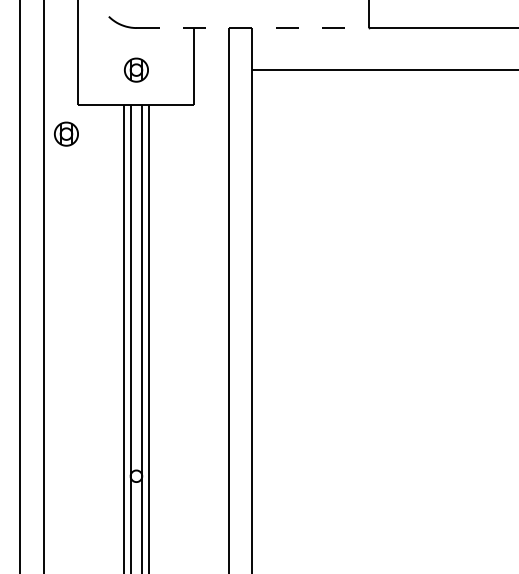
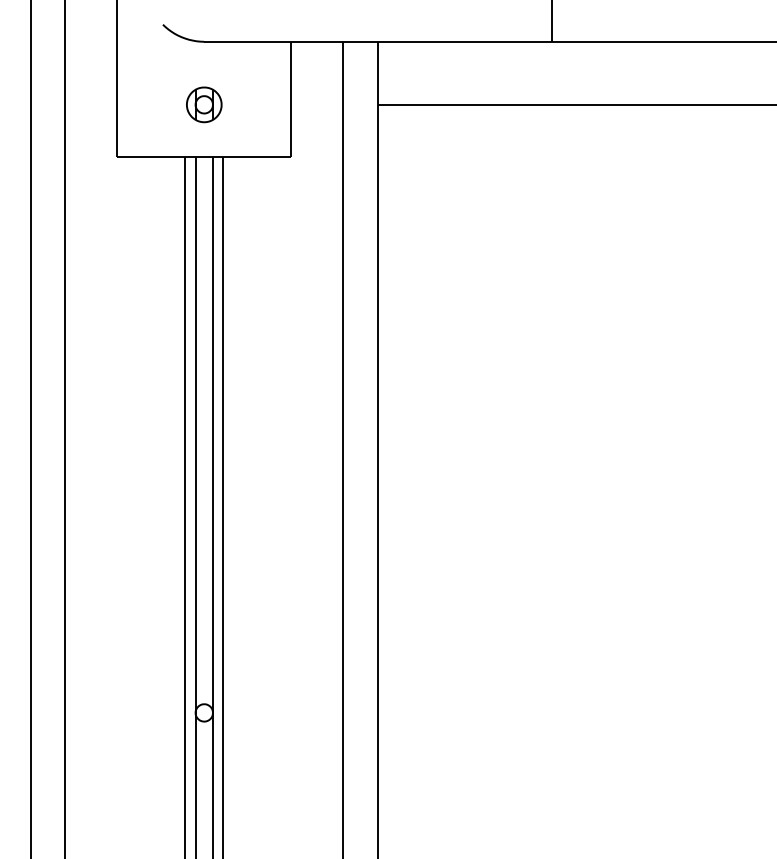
line: (252, 28) -> (378, 42), dashed -> solid
part: (66, 133) -> (99, 199), removed

